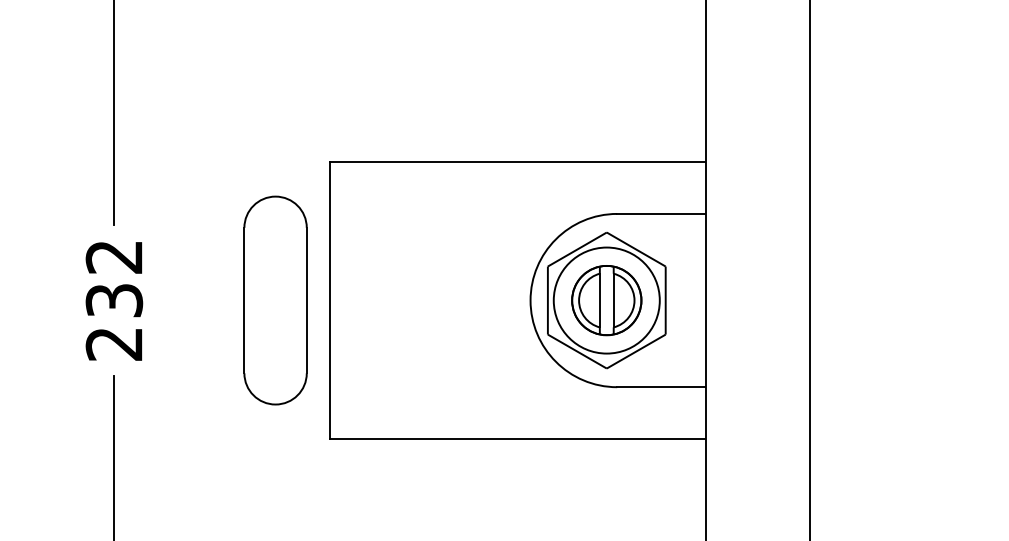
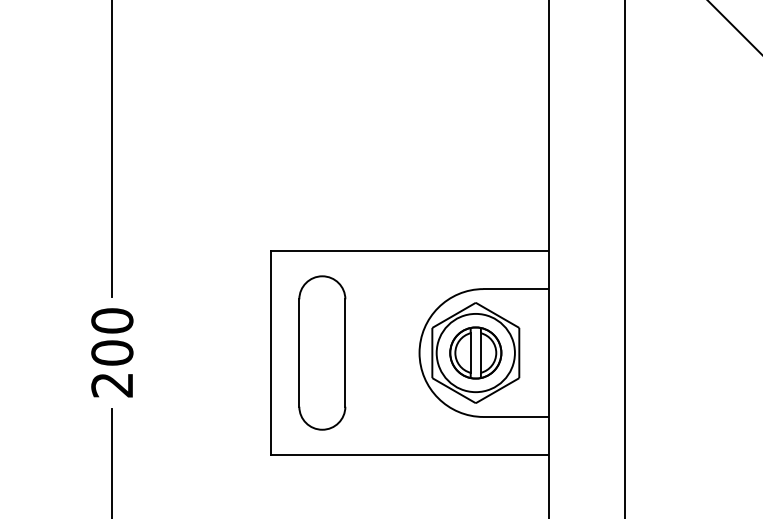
text: (114, 278) -> (112, 336), 232 -> 200
part: (275, 299) -> (322, 352), moved

